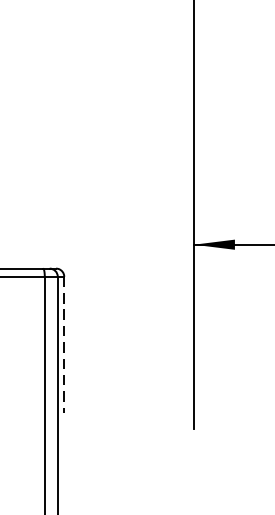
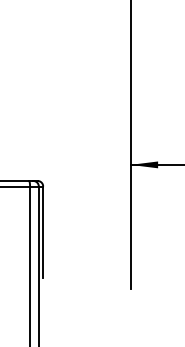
line: (64, 345) -> (43, 232), dashed -> solid

